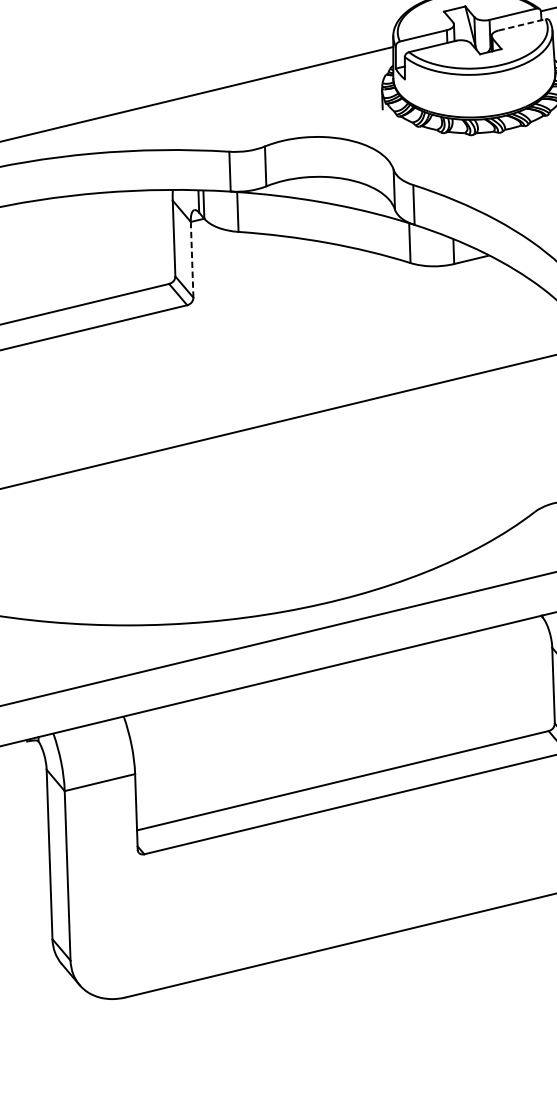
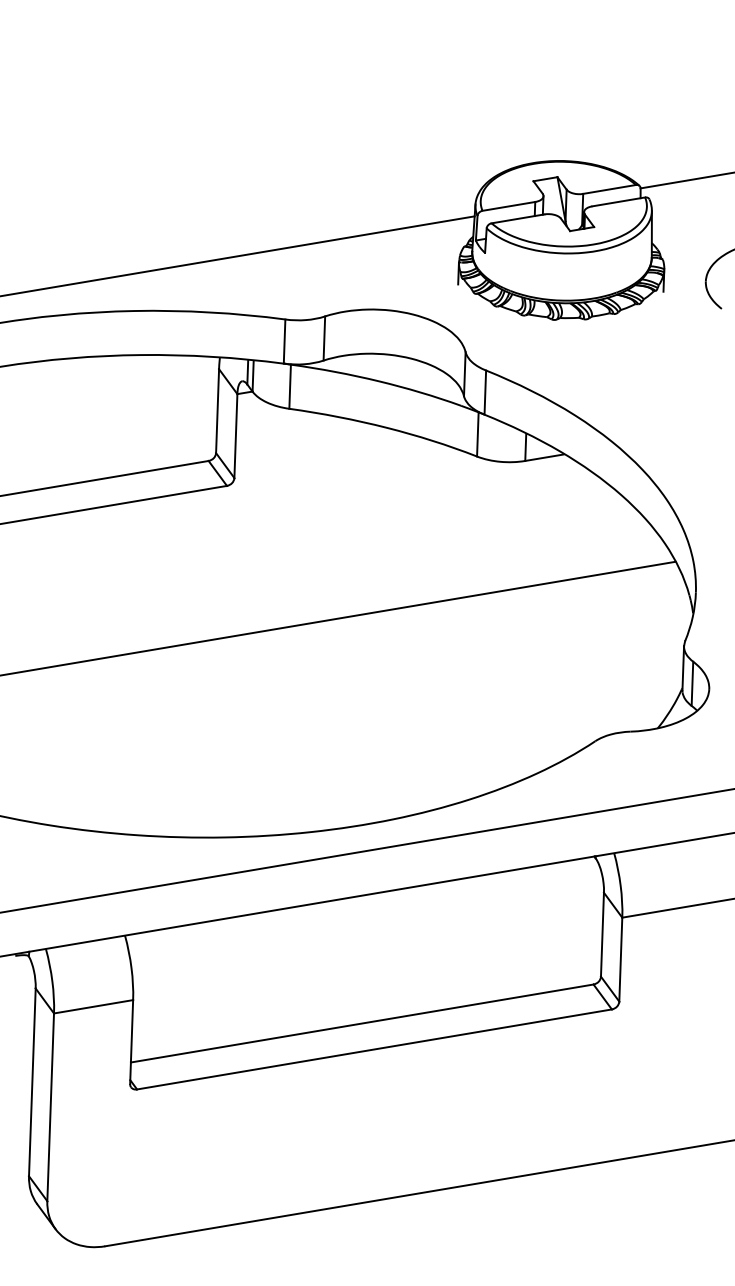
line: (521, 24) -> (618, 201), dashed -> solid
line: (191, 260) -> (235, 436), dashed -> solid

